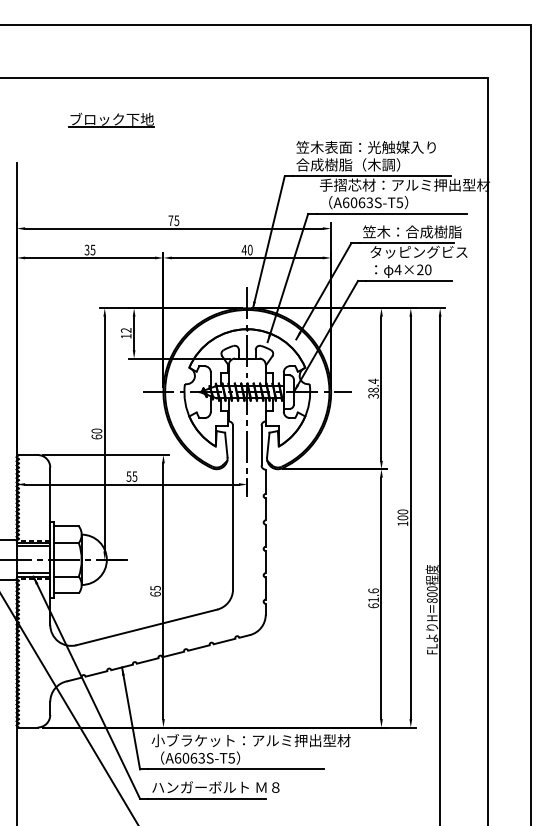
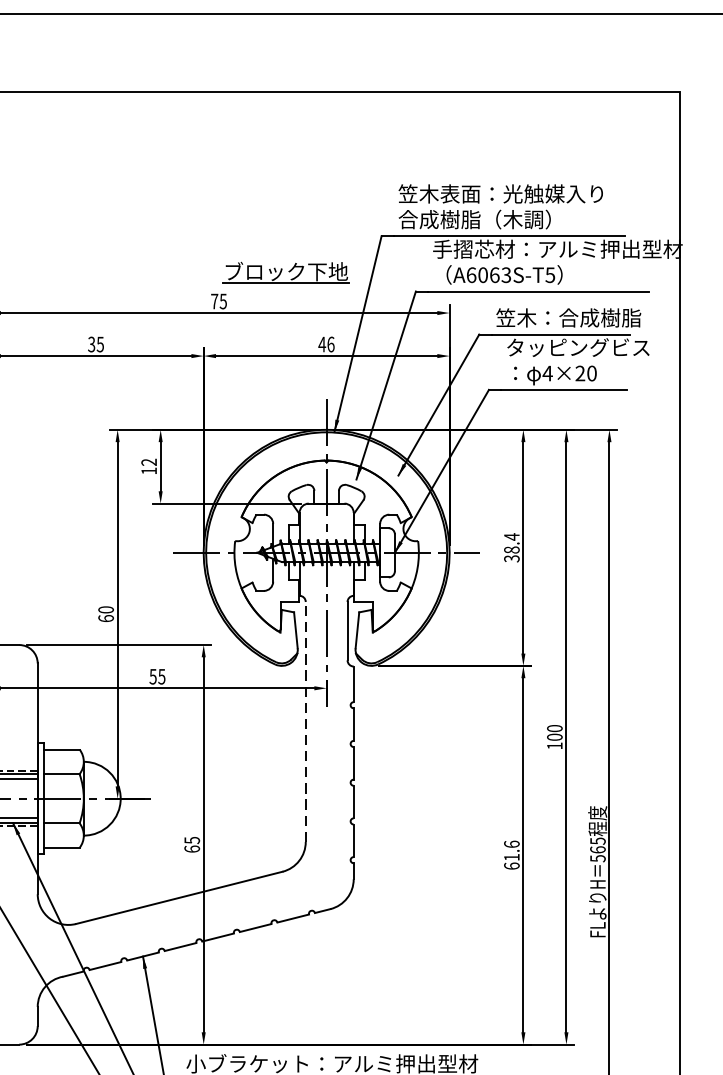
part: (111, 119) -> (285, 271), moved
text: (250, 249) -> (331, 343), 40 -> 46
line: (233, 507) -> (306, 721), solid -> dashed
text: (432, 594) -> (598, 849), 800 -> 565

